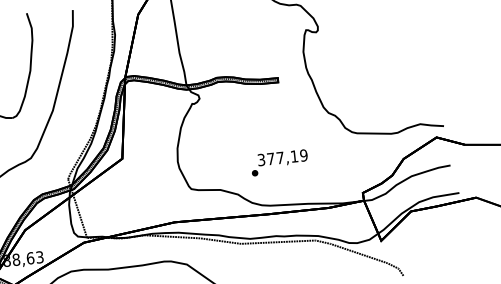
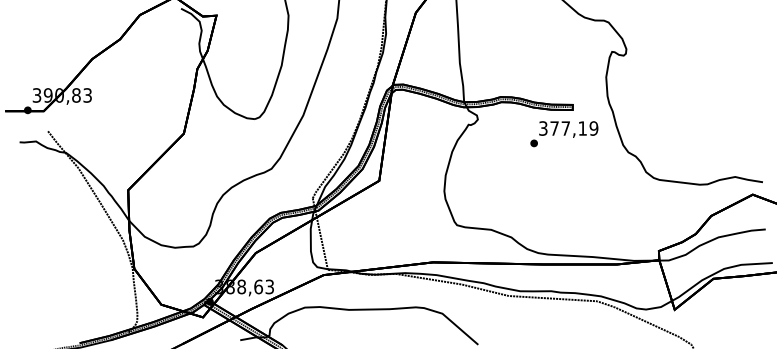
text: (279, 163) -> (564, 134), moved

